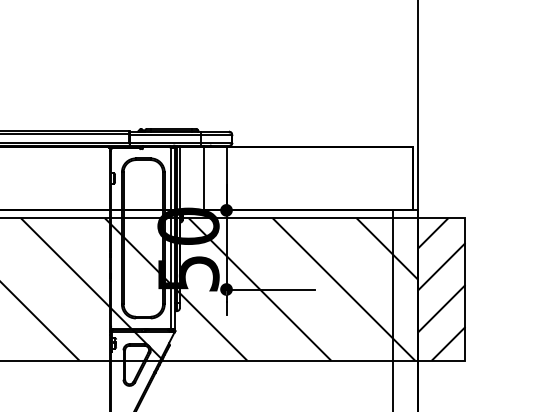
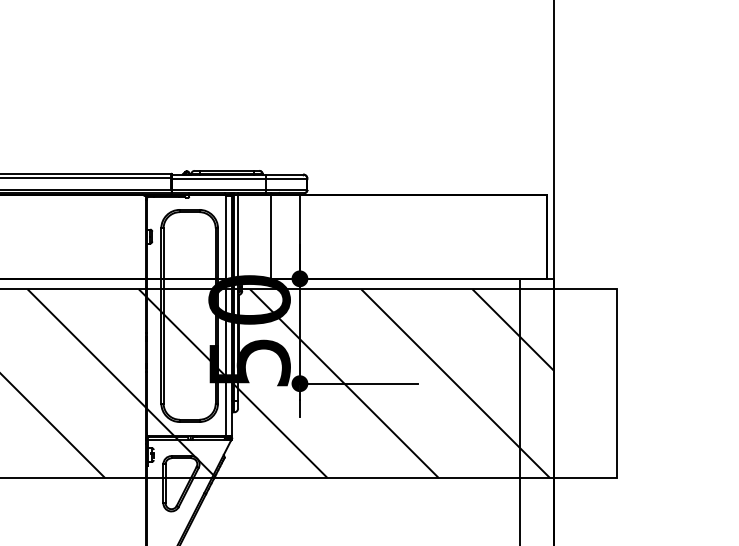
hatch: (441, 289) -> (584, 383), removed

